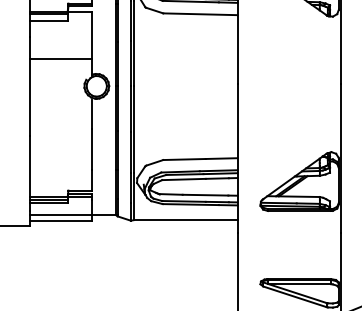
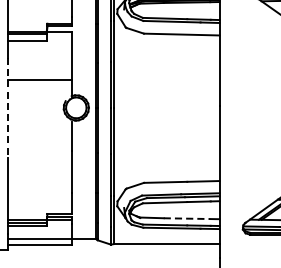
line: (29, 86) -> (7, 108), solid -> dashed
line: (205, 195) -> (186, 218), solid -> dashed

